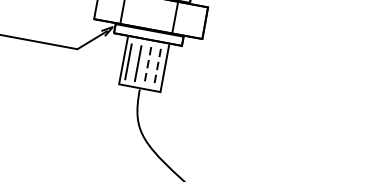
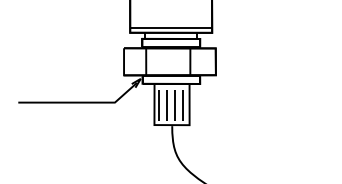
line: (148, 65) -> (175, 105), dashed -> solid
line: (157, 67) -> (183, 105), dashed -> solid

